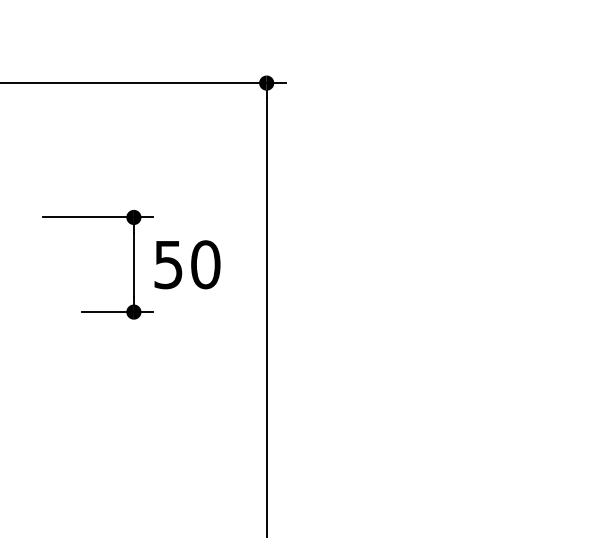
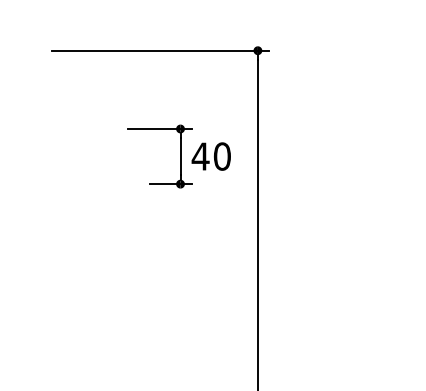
text: (168, 264) -> (200, 156), 50 -> 40

